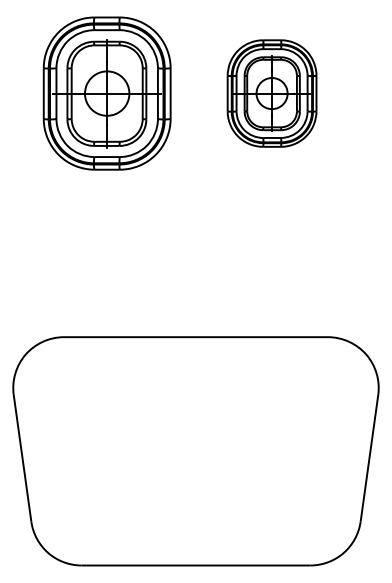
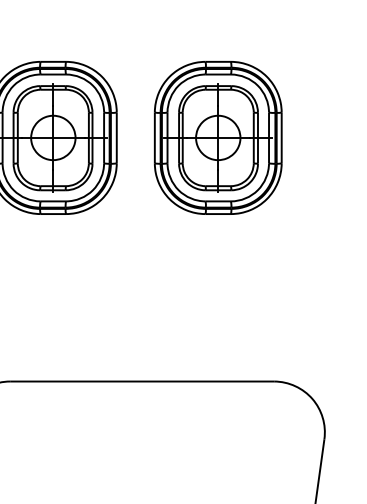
part: (271, 93) -> (217, 137), size x1.43

